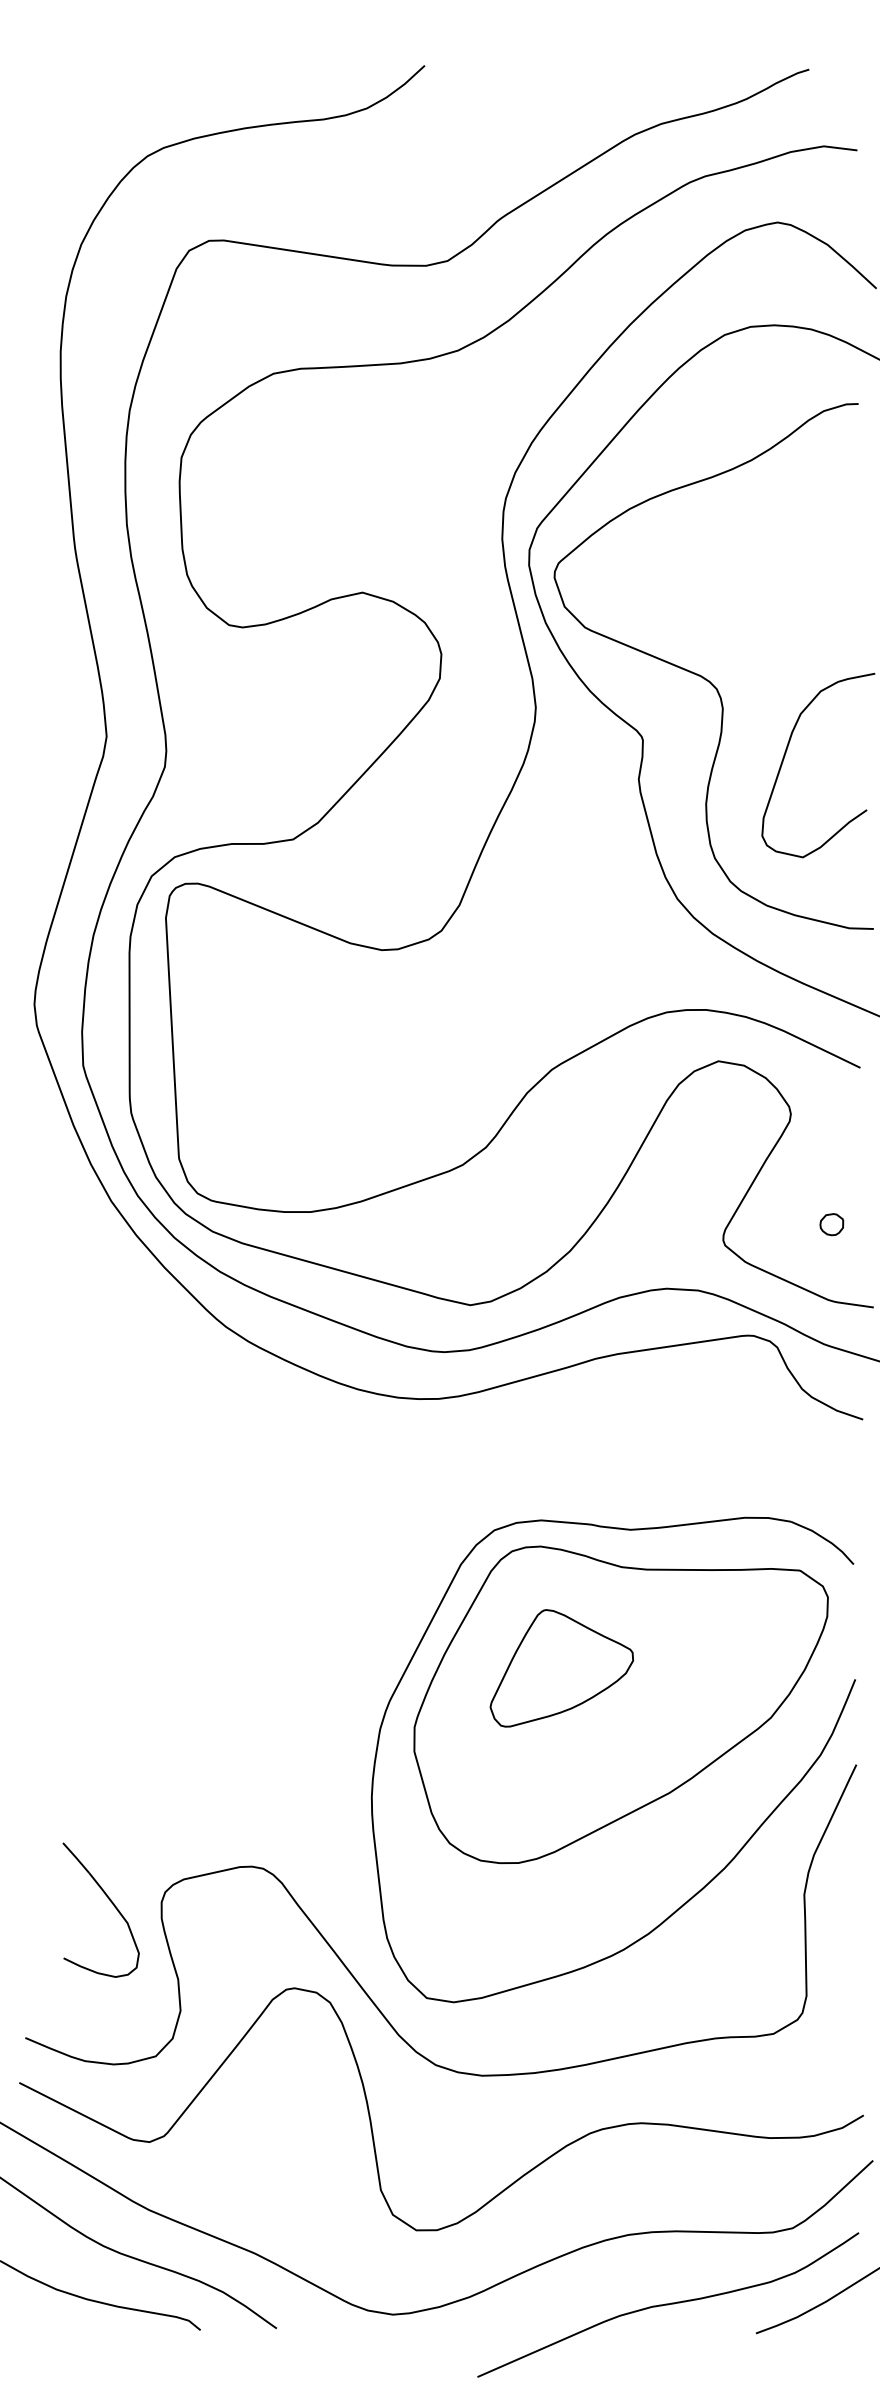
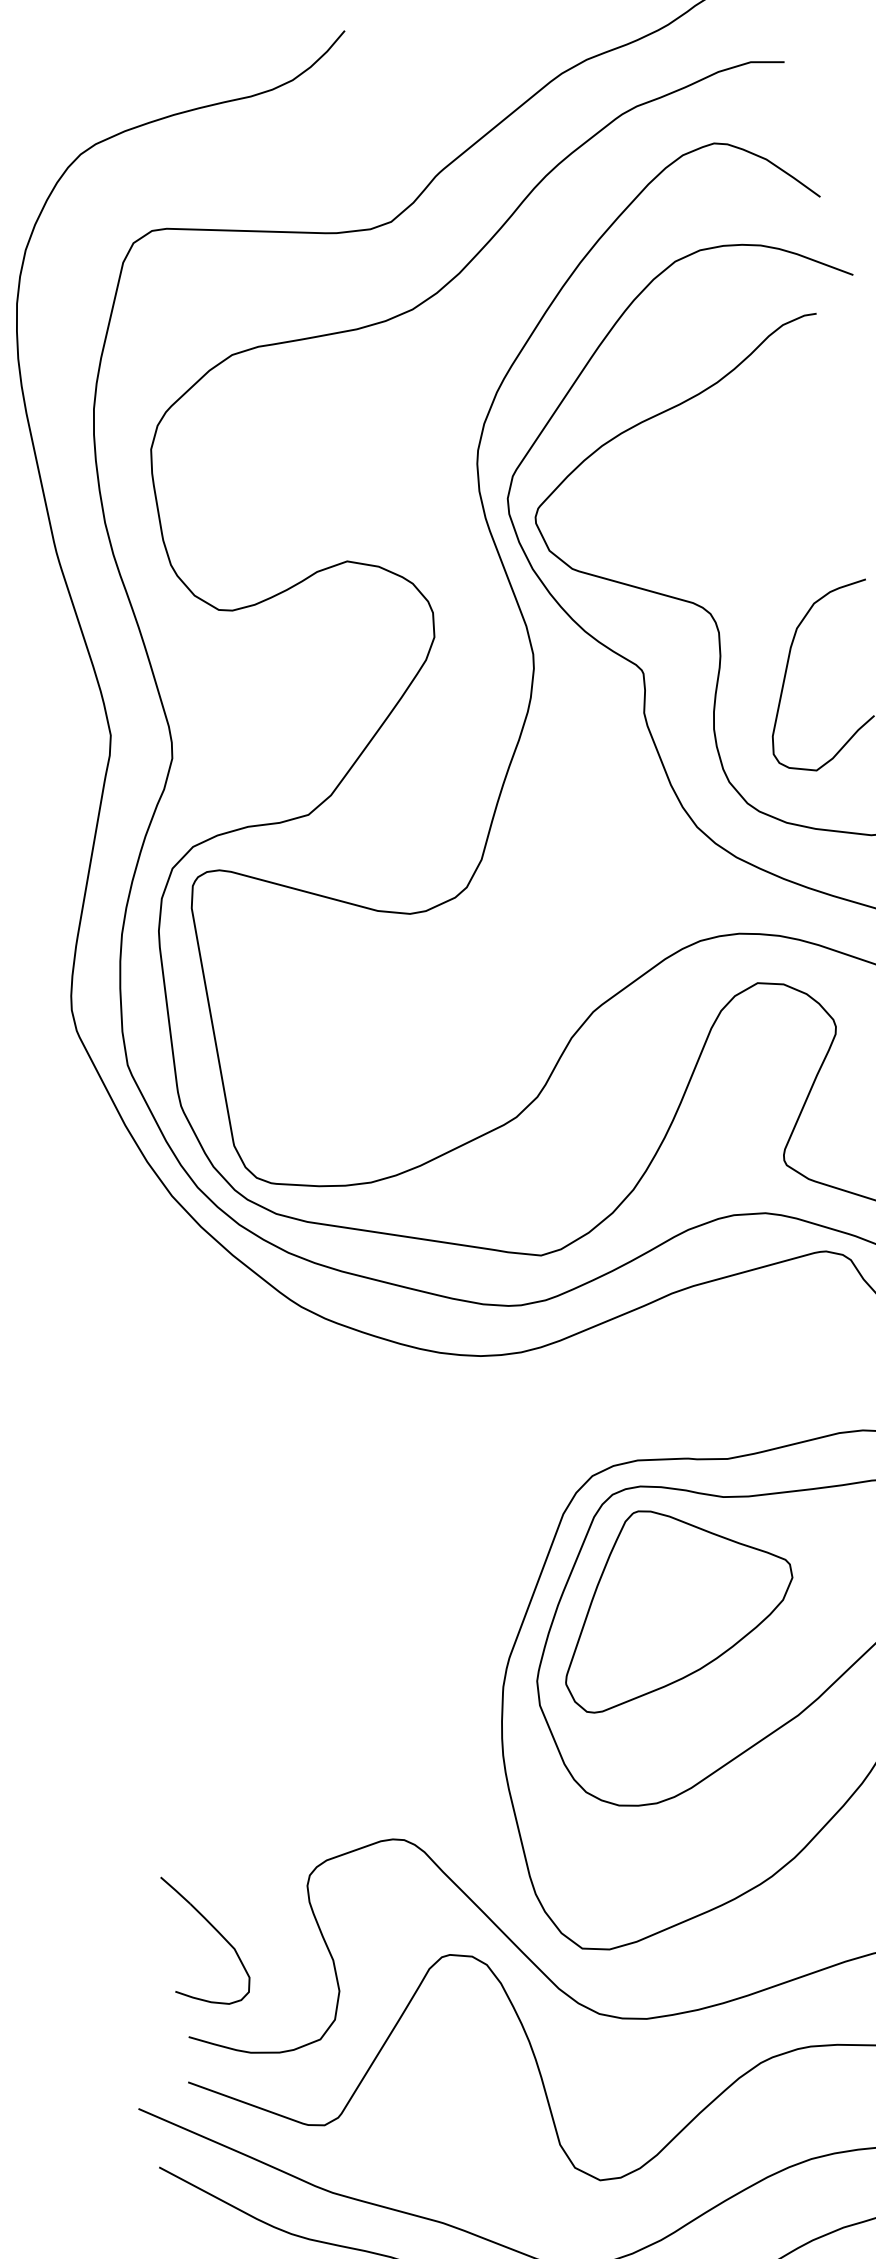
part: (561, 1668) -> (675, 1605), size x1.67
part: (111, 1903) -> (216, 1931), moved

